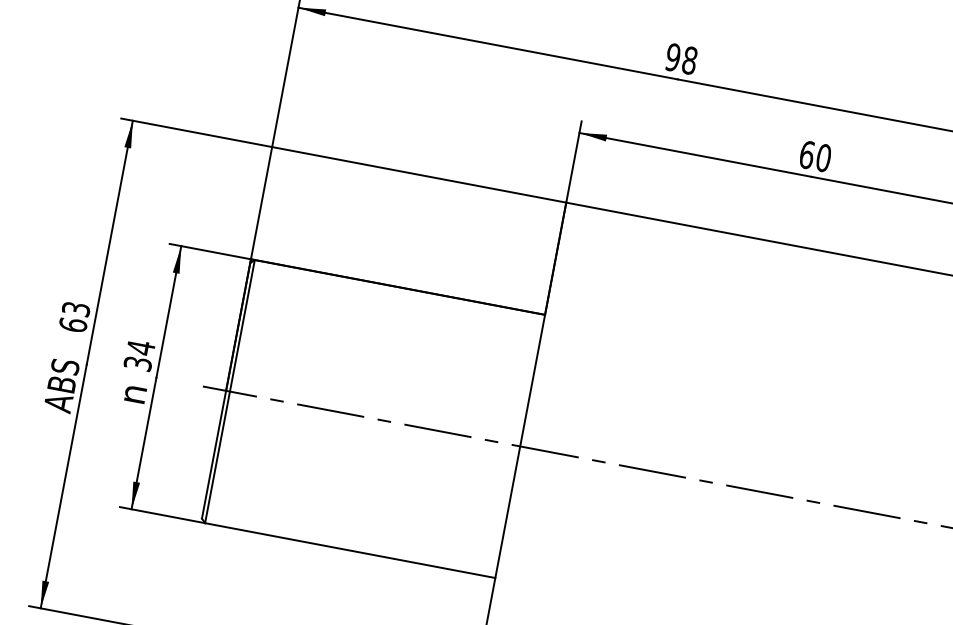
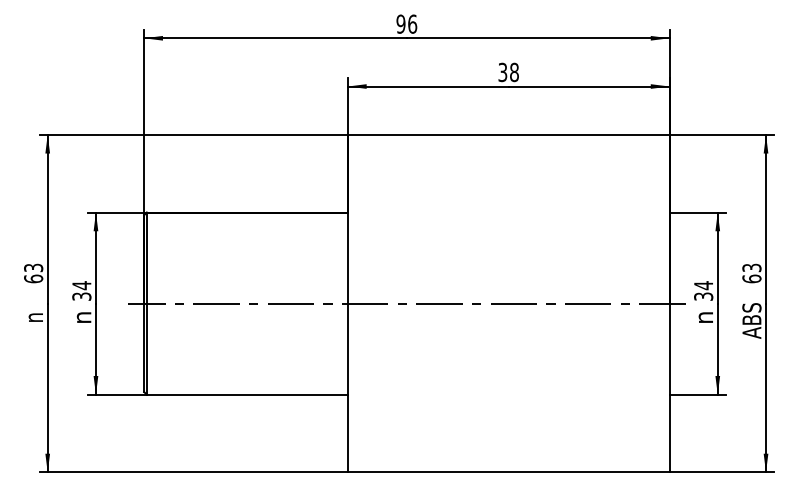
text: (689, 59) -> (412, 23), 98 -> 96
text: (815, 156) -> (508, 72), 60 -> 38
text: (61, 385) -> (33, 320), ABS -> n

